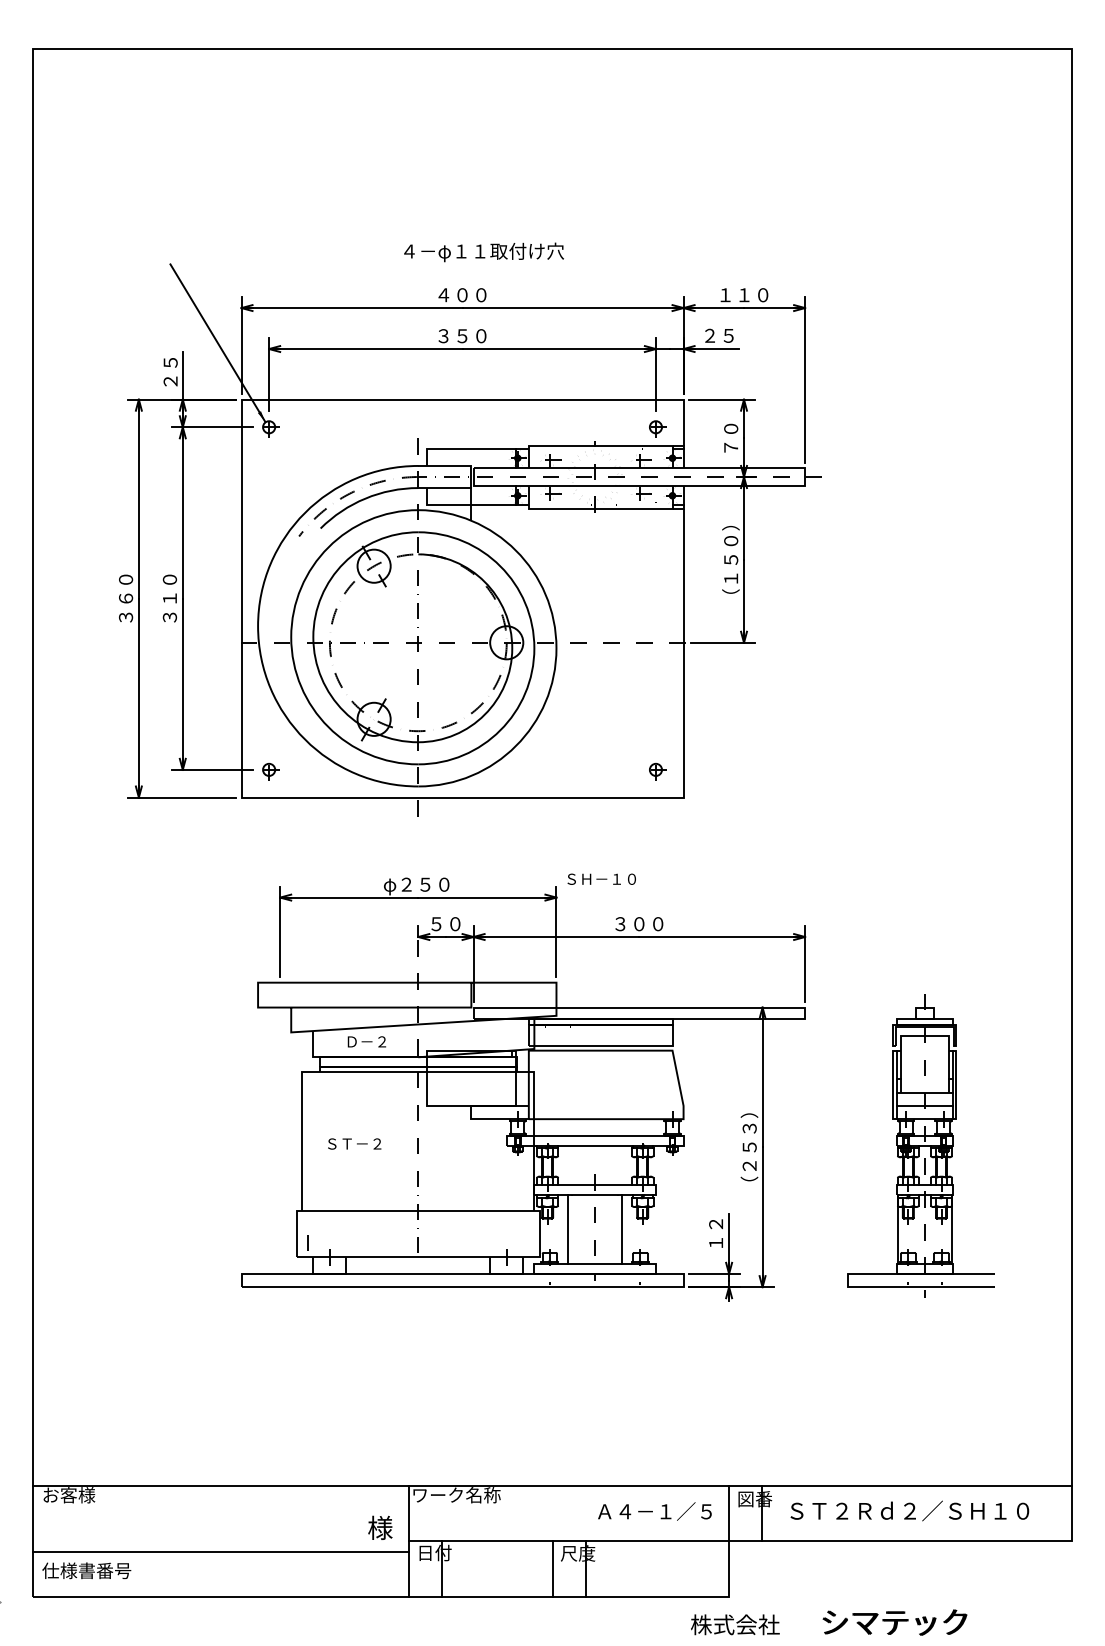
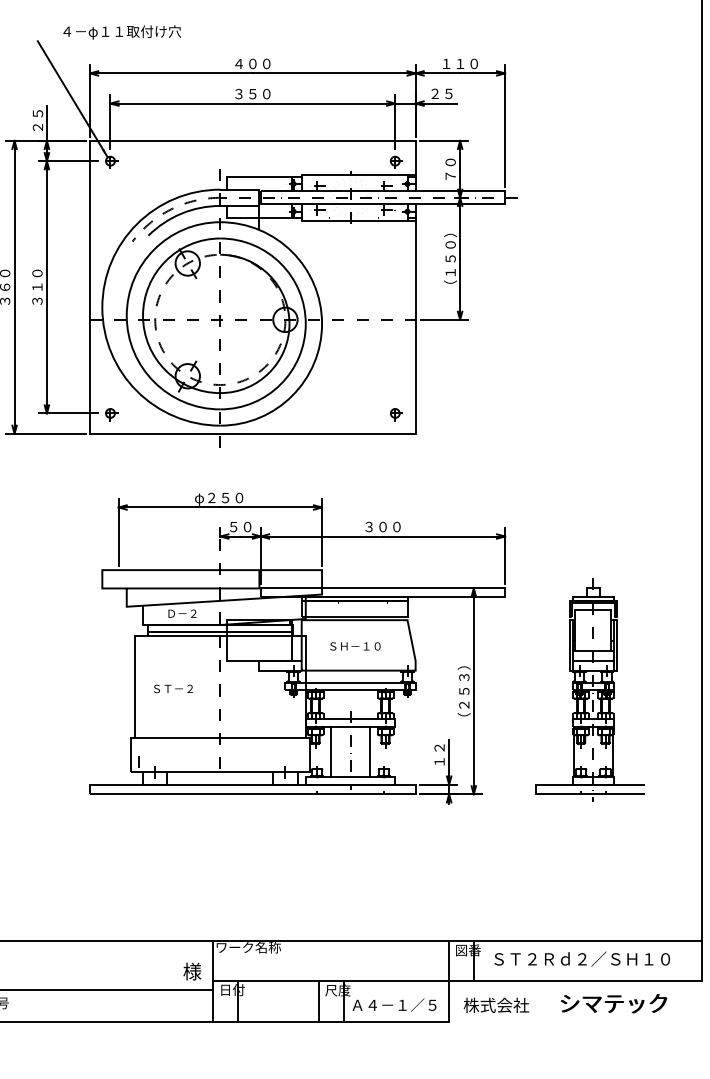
text: (483, 252) -> (121, 32), moved
text: (601, 878) -> (355, 645), moved
text: (654, 1511) -> (394, 1005), moved
text: (829, 1622) -> (565, 1003), moved

